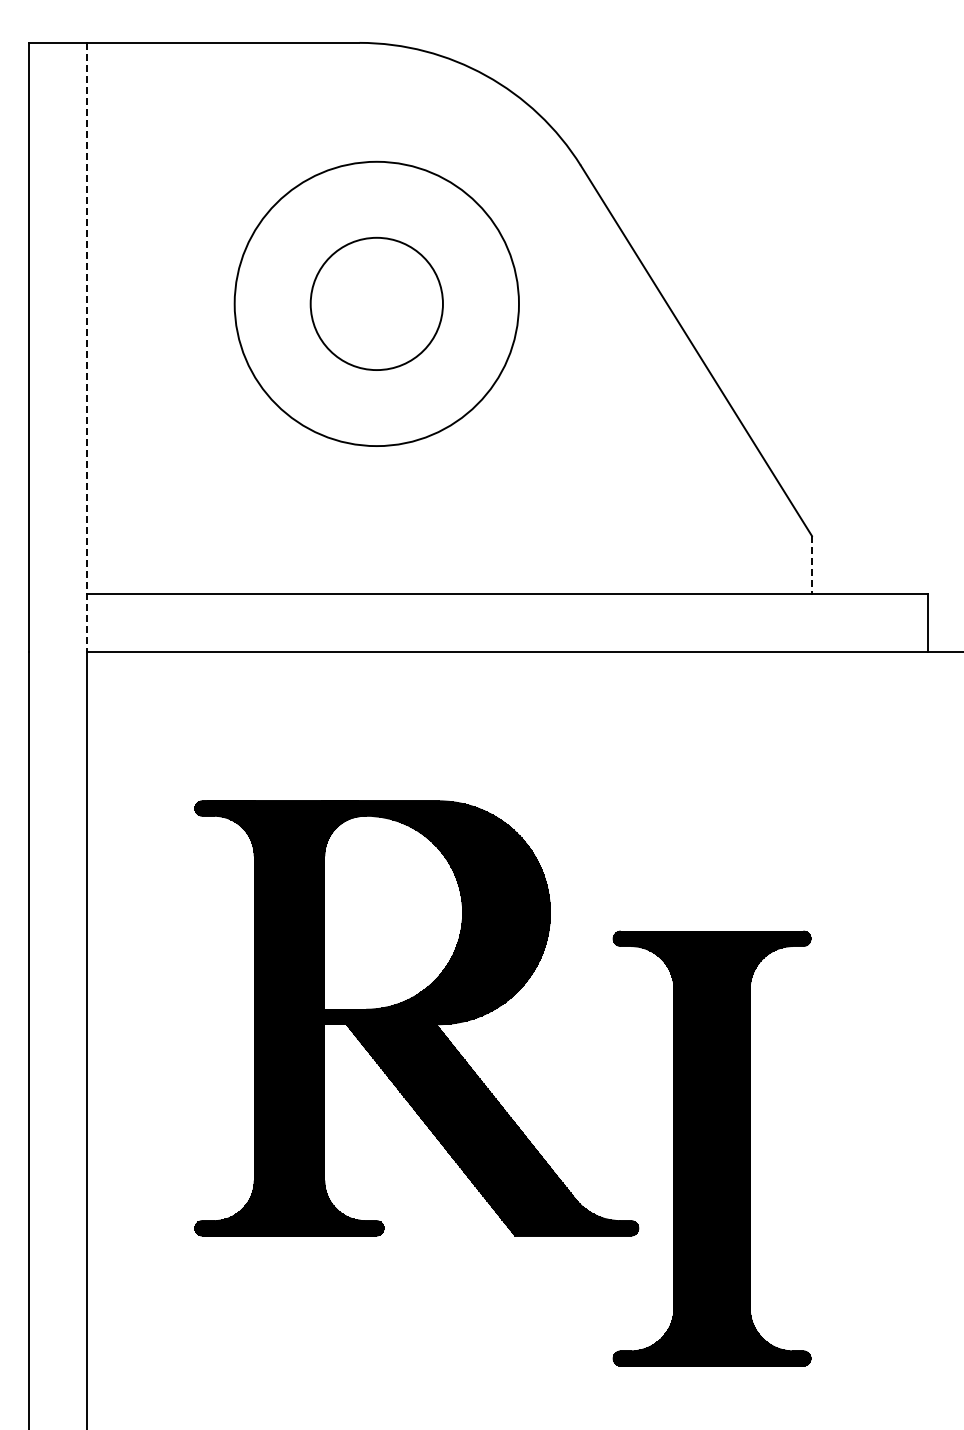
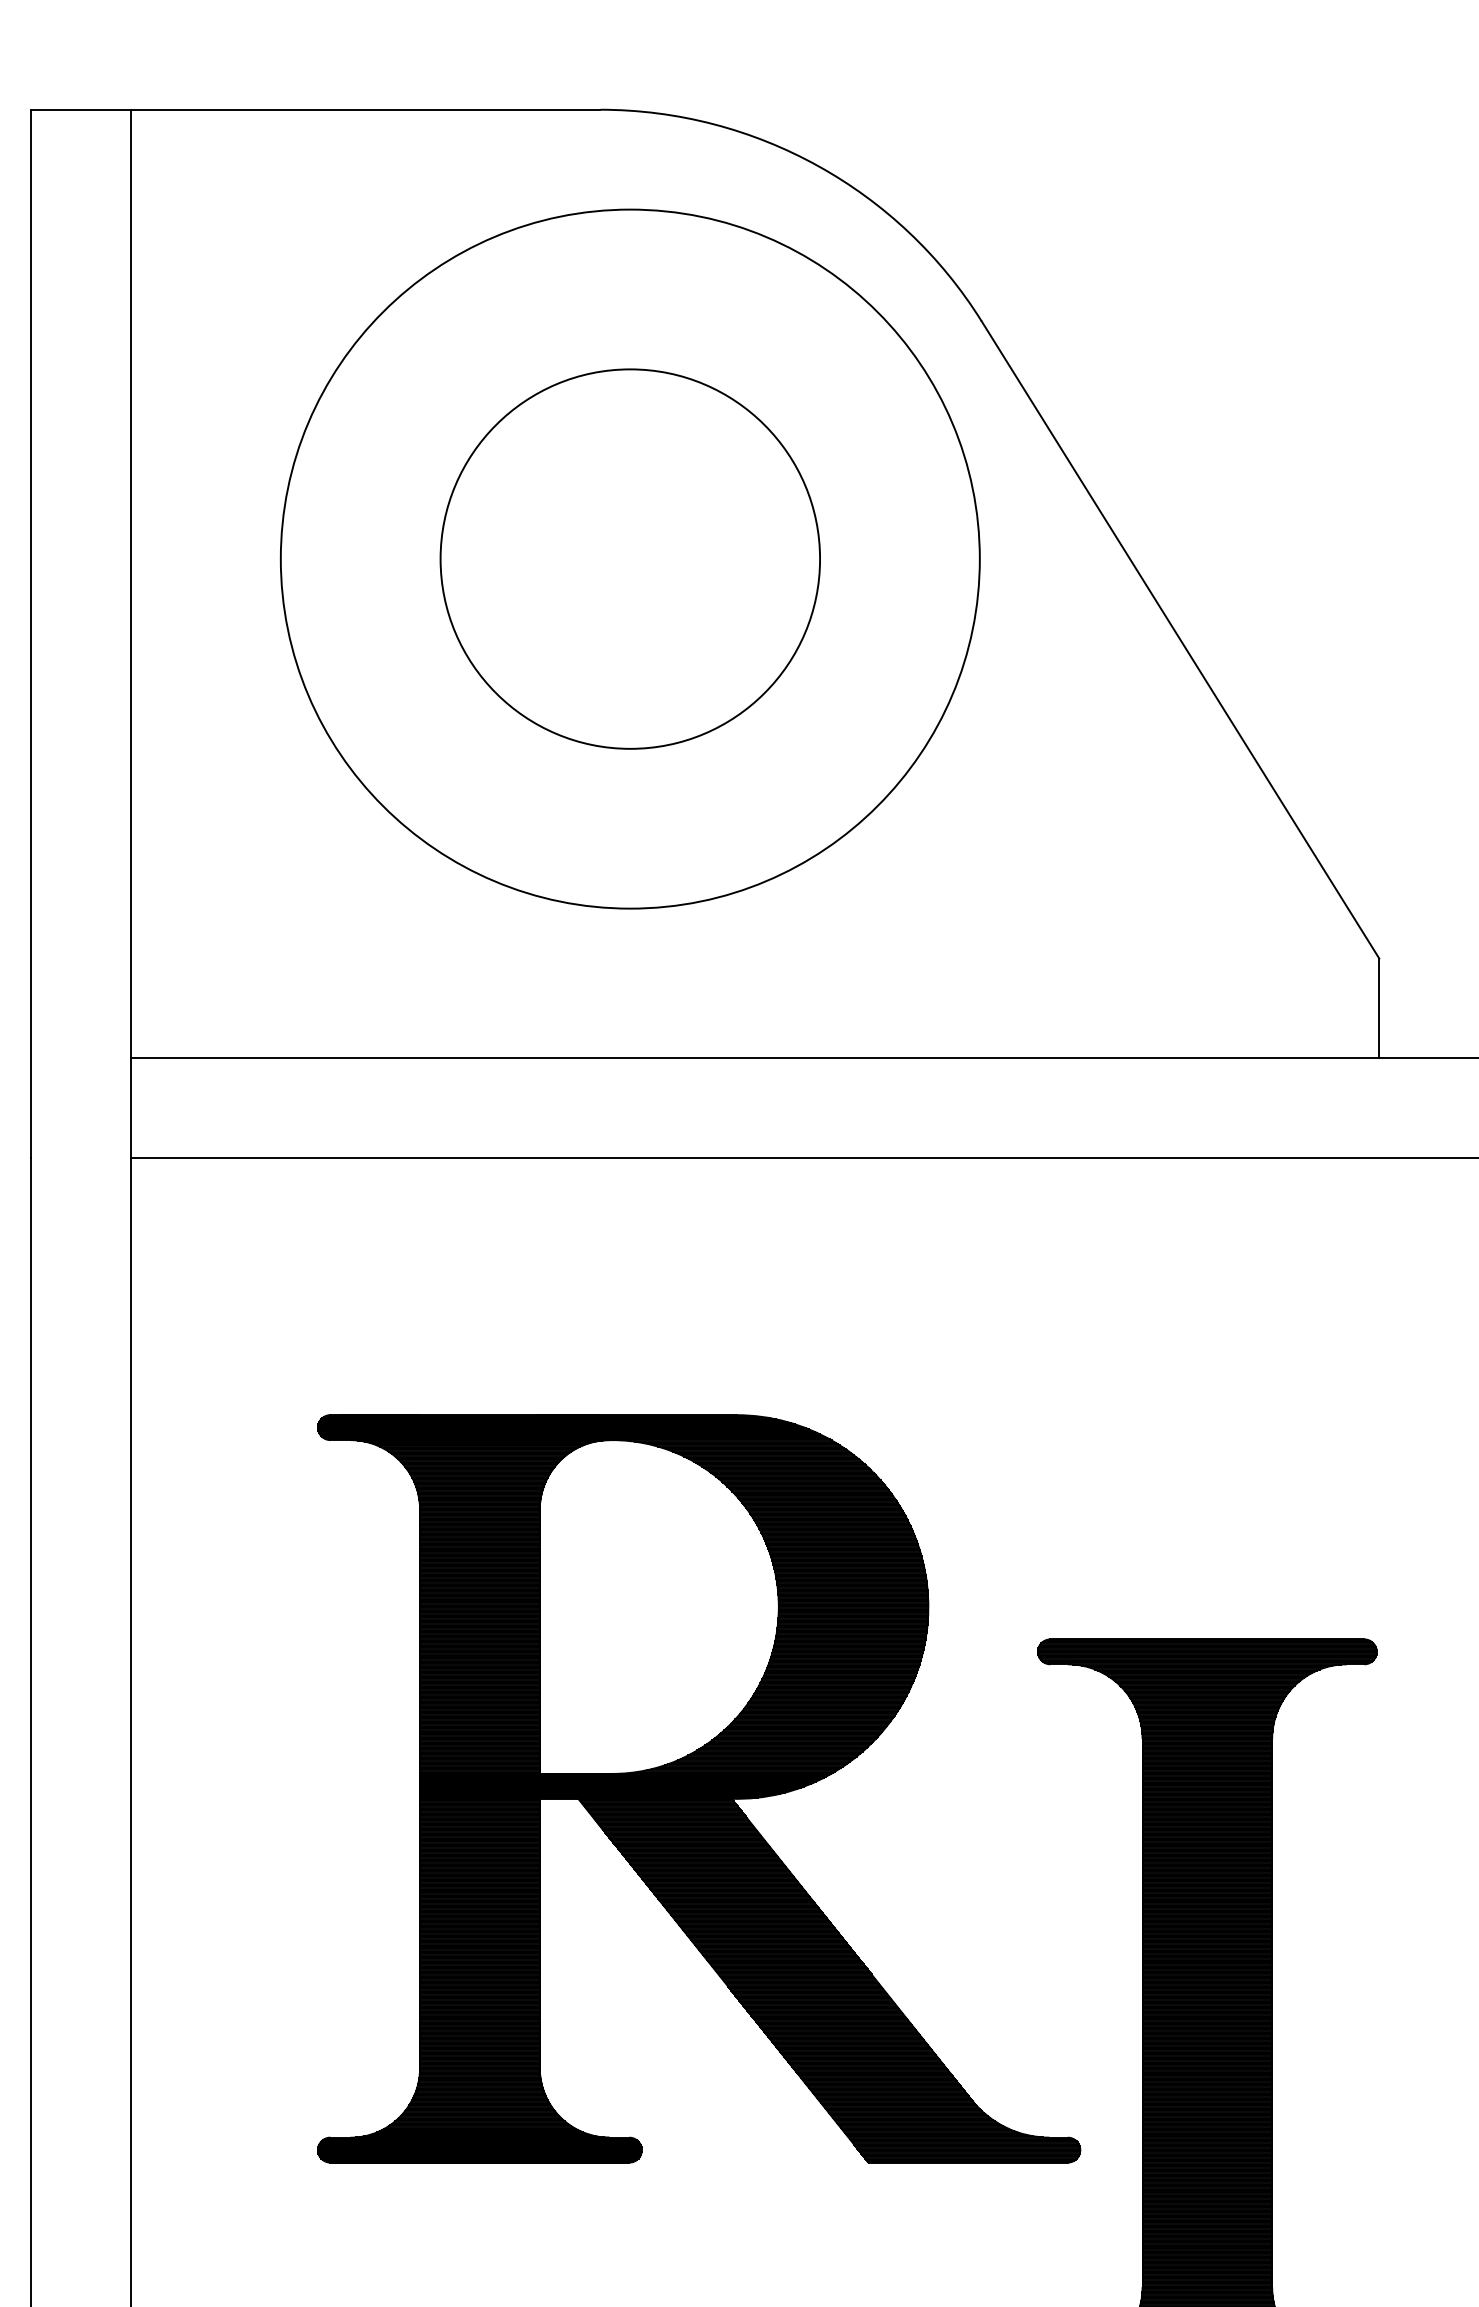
circle: (376, 303) -> (629, 558), size x1.43
circle: (376, 303) -> (629, 558), size x1.67
line: (86, 347) -> (130, 634), dashed -> solid
line: (811, 565) -> (1378, 1009), dashed -> solid

